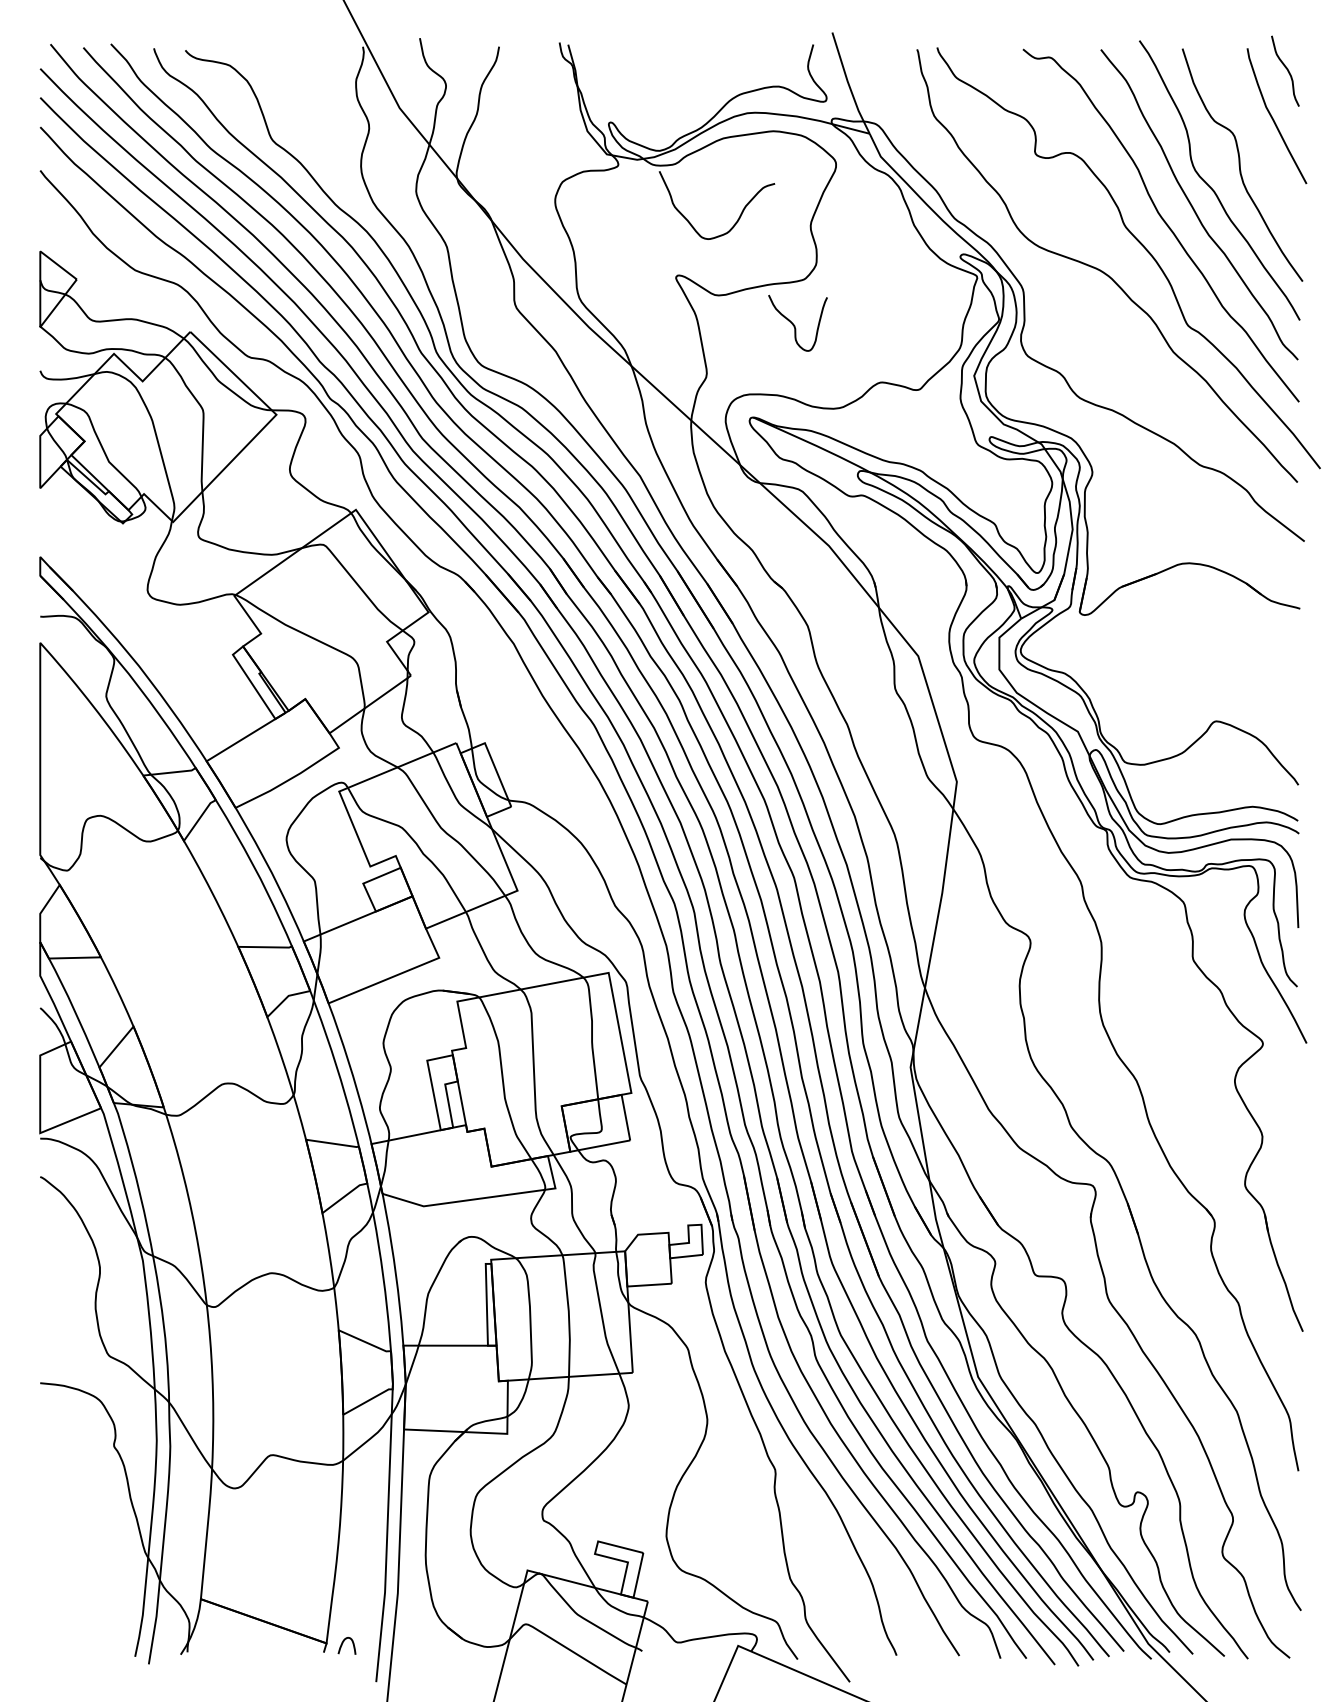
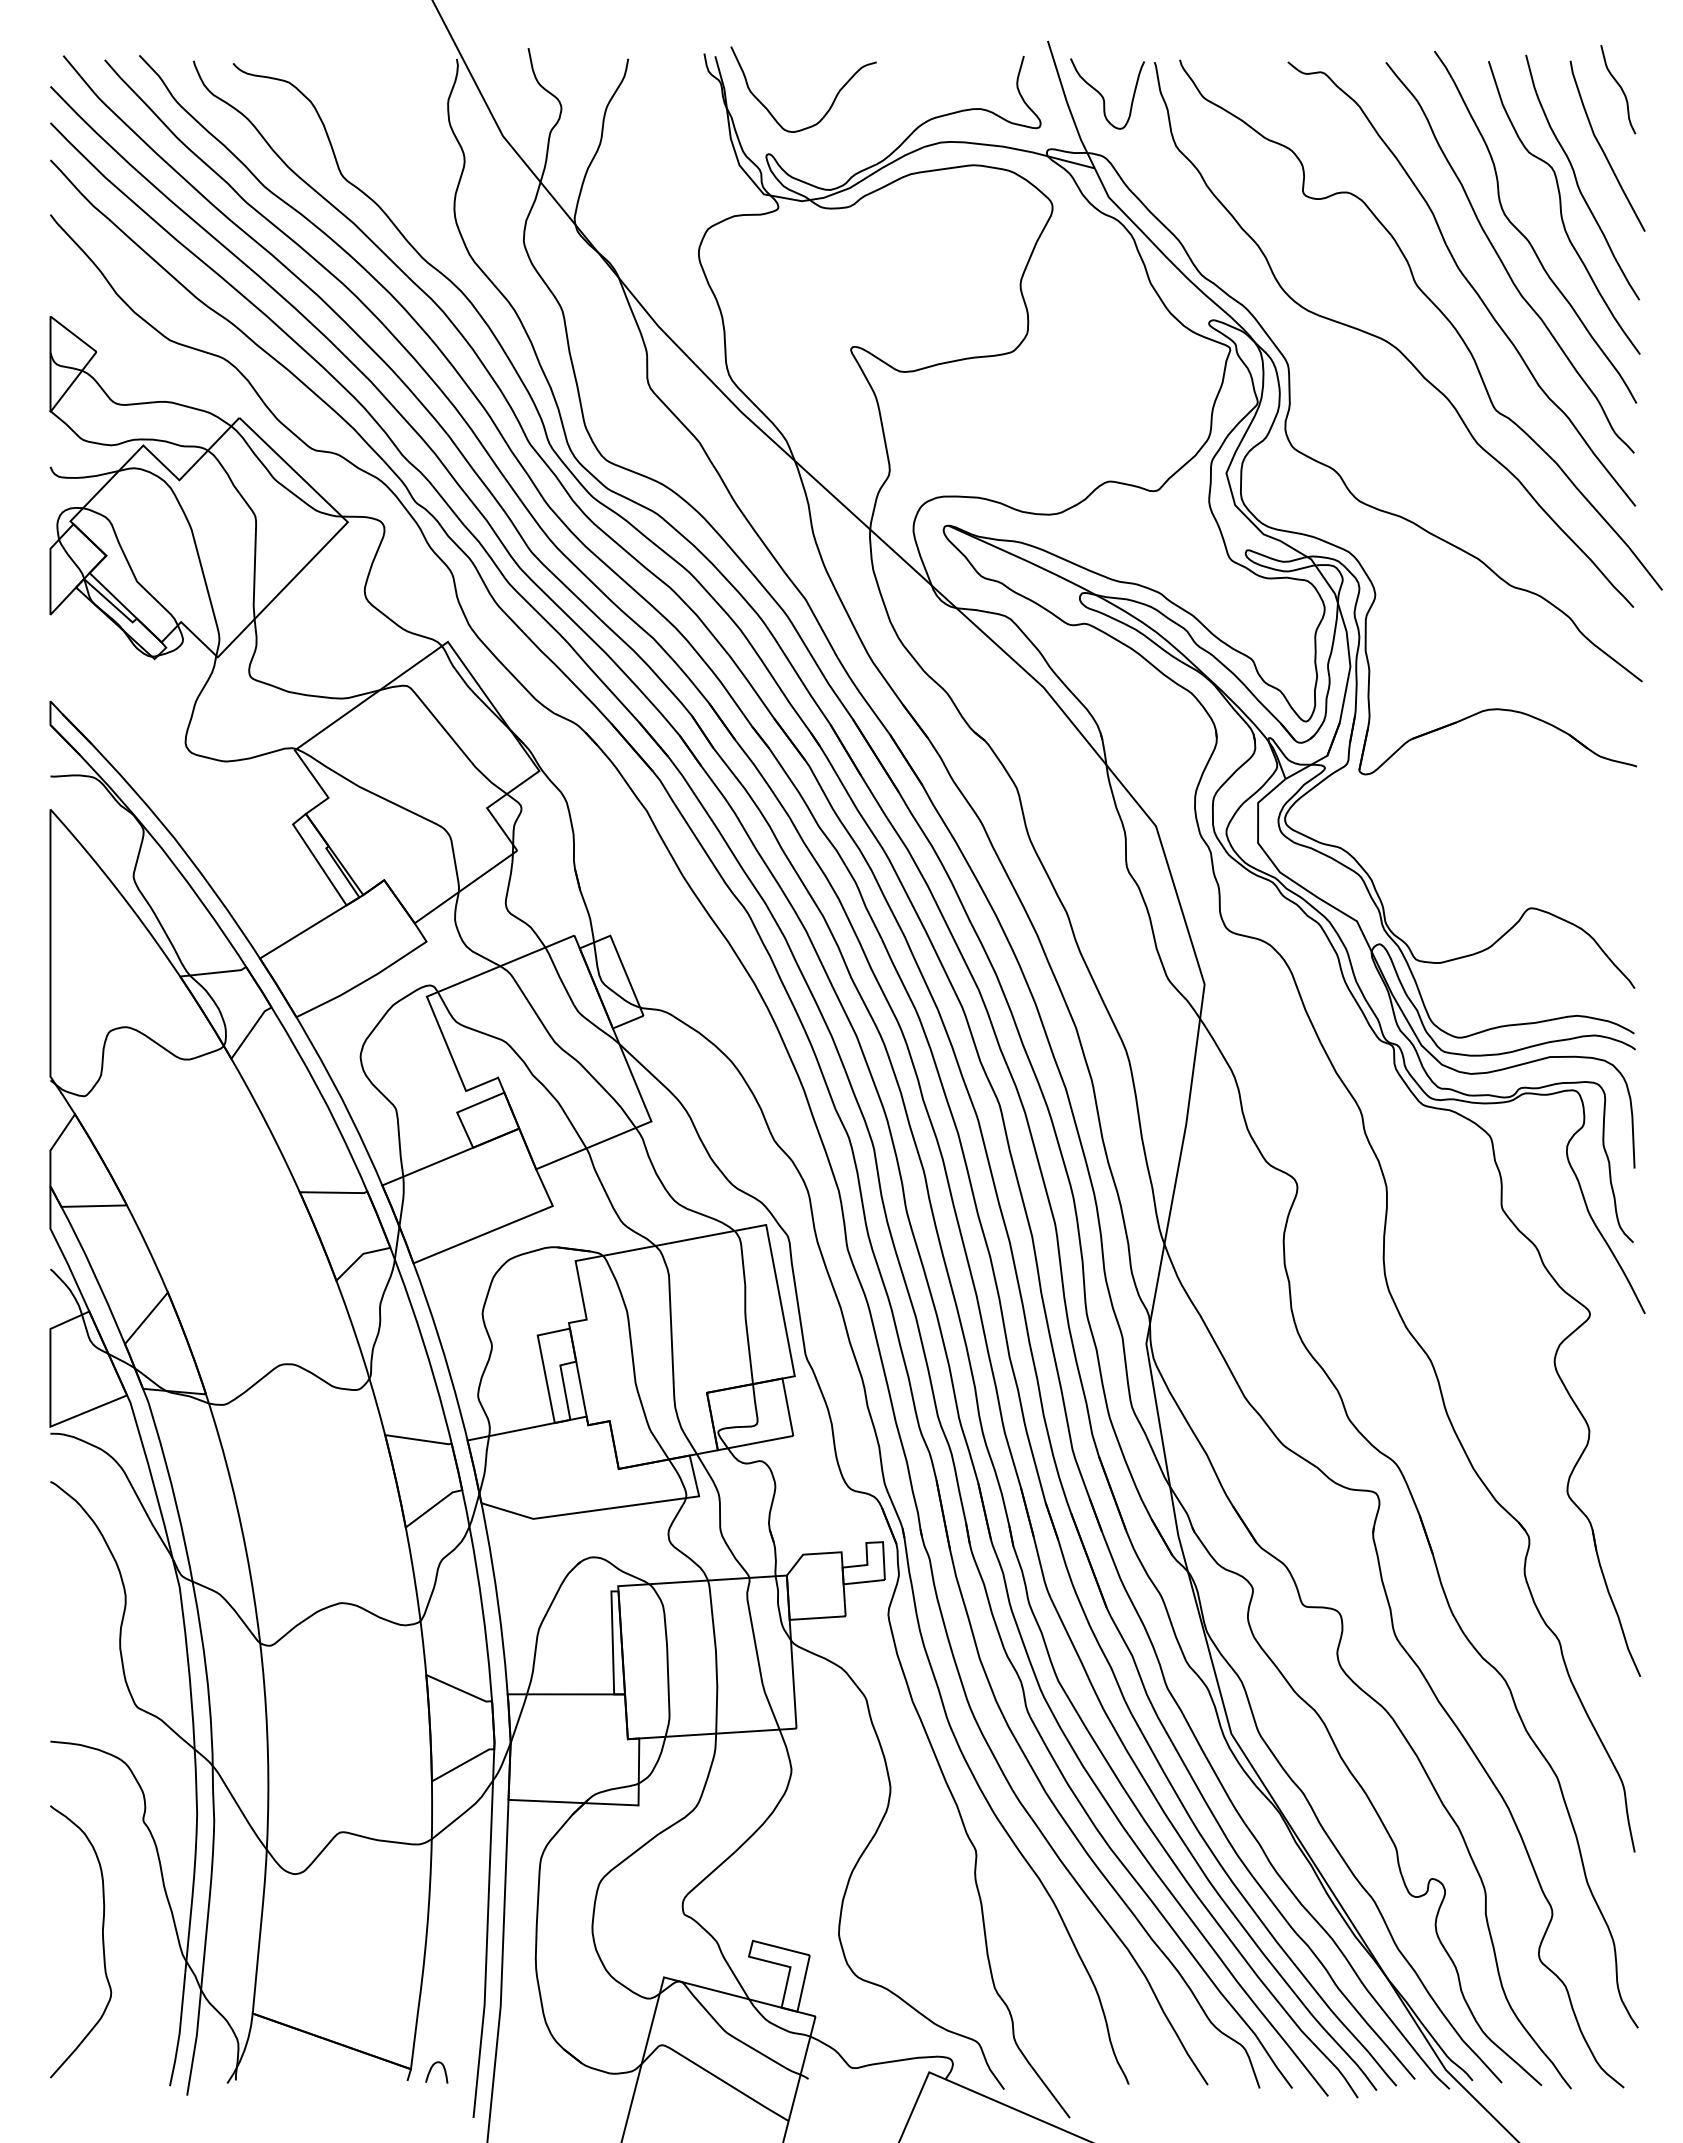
curve: (1253, 143) -> (1577, 180), added
curve: (739, 216) -> (831, 103), moved
curve: (794, 325) -> (1103, 96), moved
curve: (81, 1541) -> (102, 1941), added

